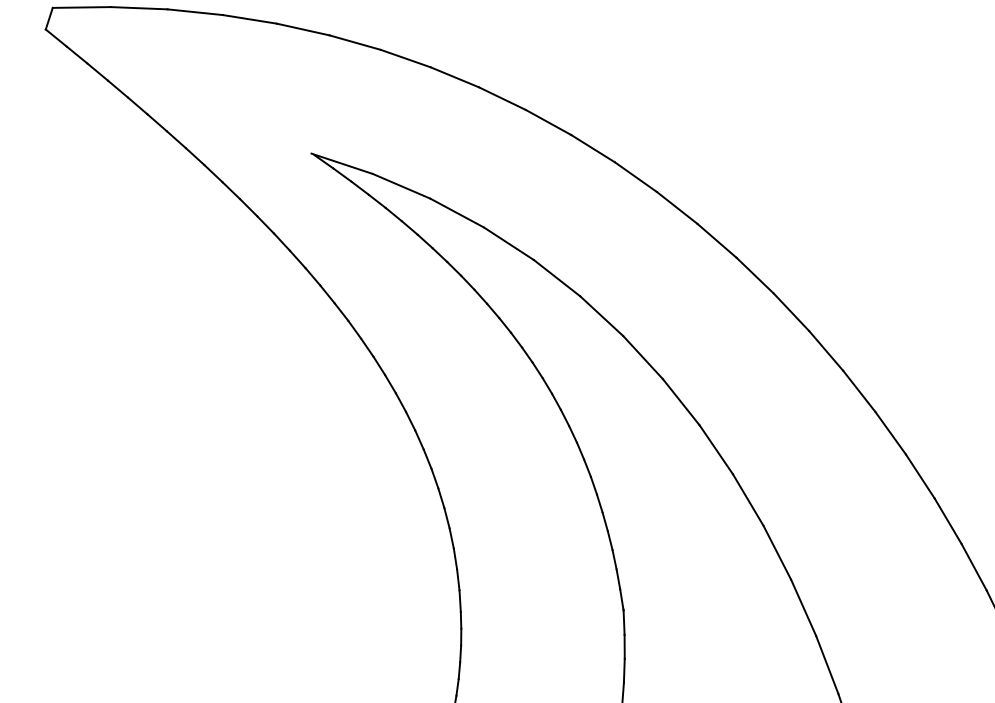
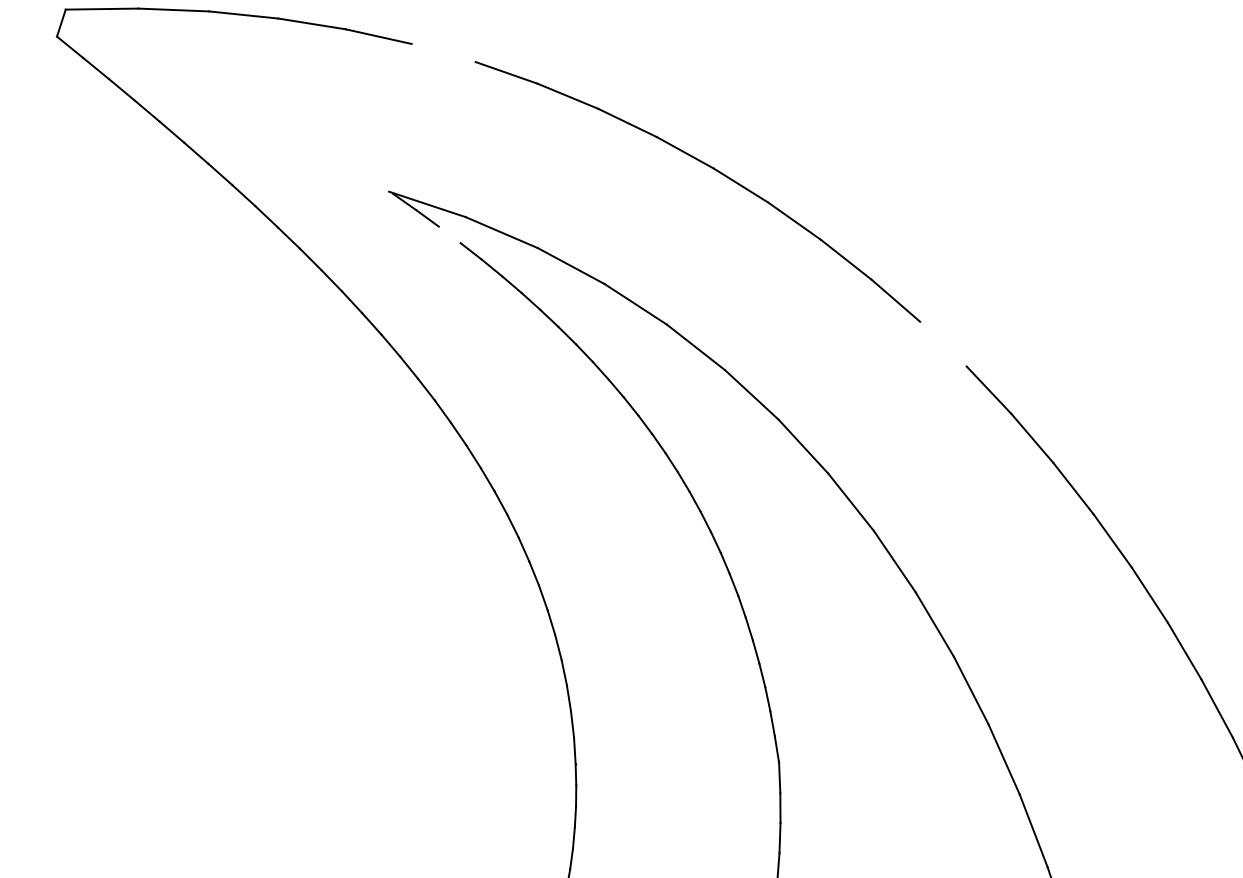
line: (355, 42) -> (443, 52), removed
line: (359, 187) -> (449, 234), removed
line: (755, 275) -> (943, 343), removed

